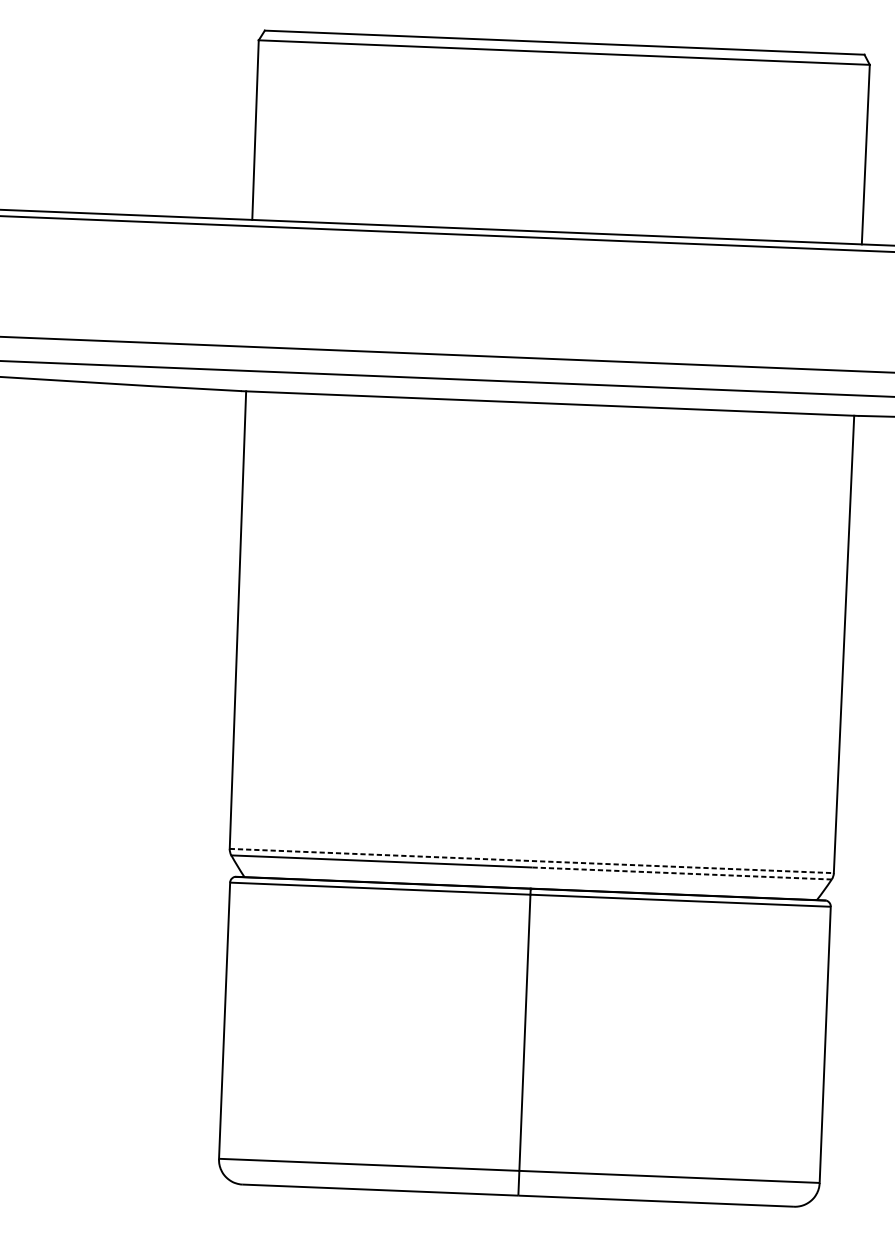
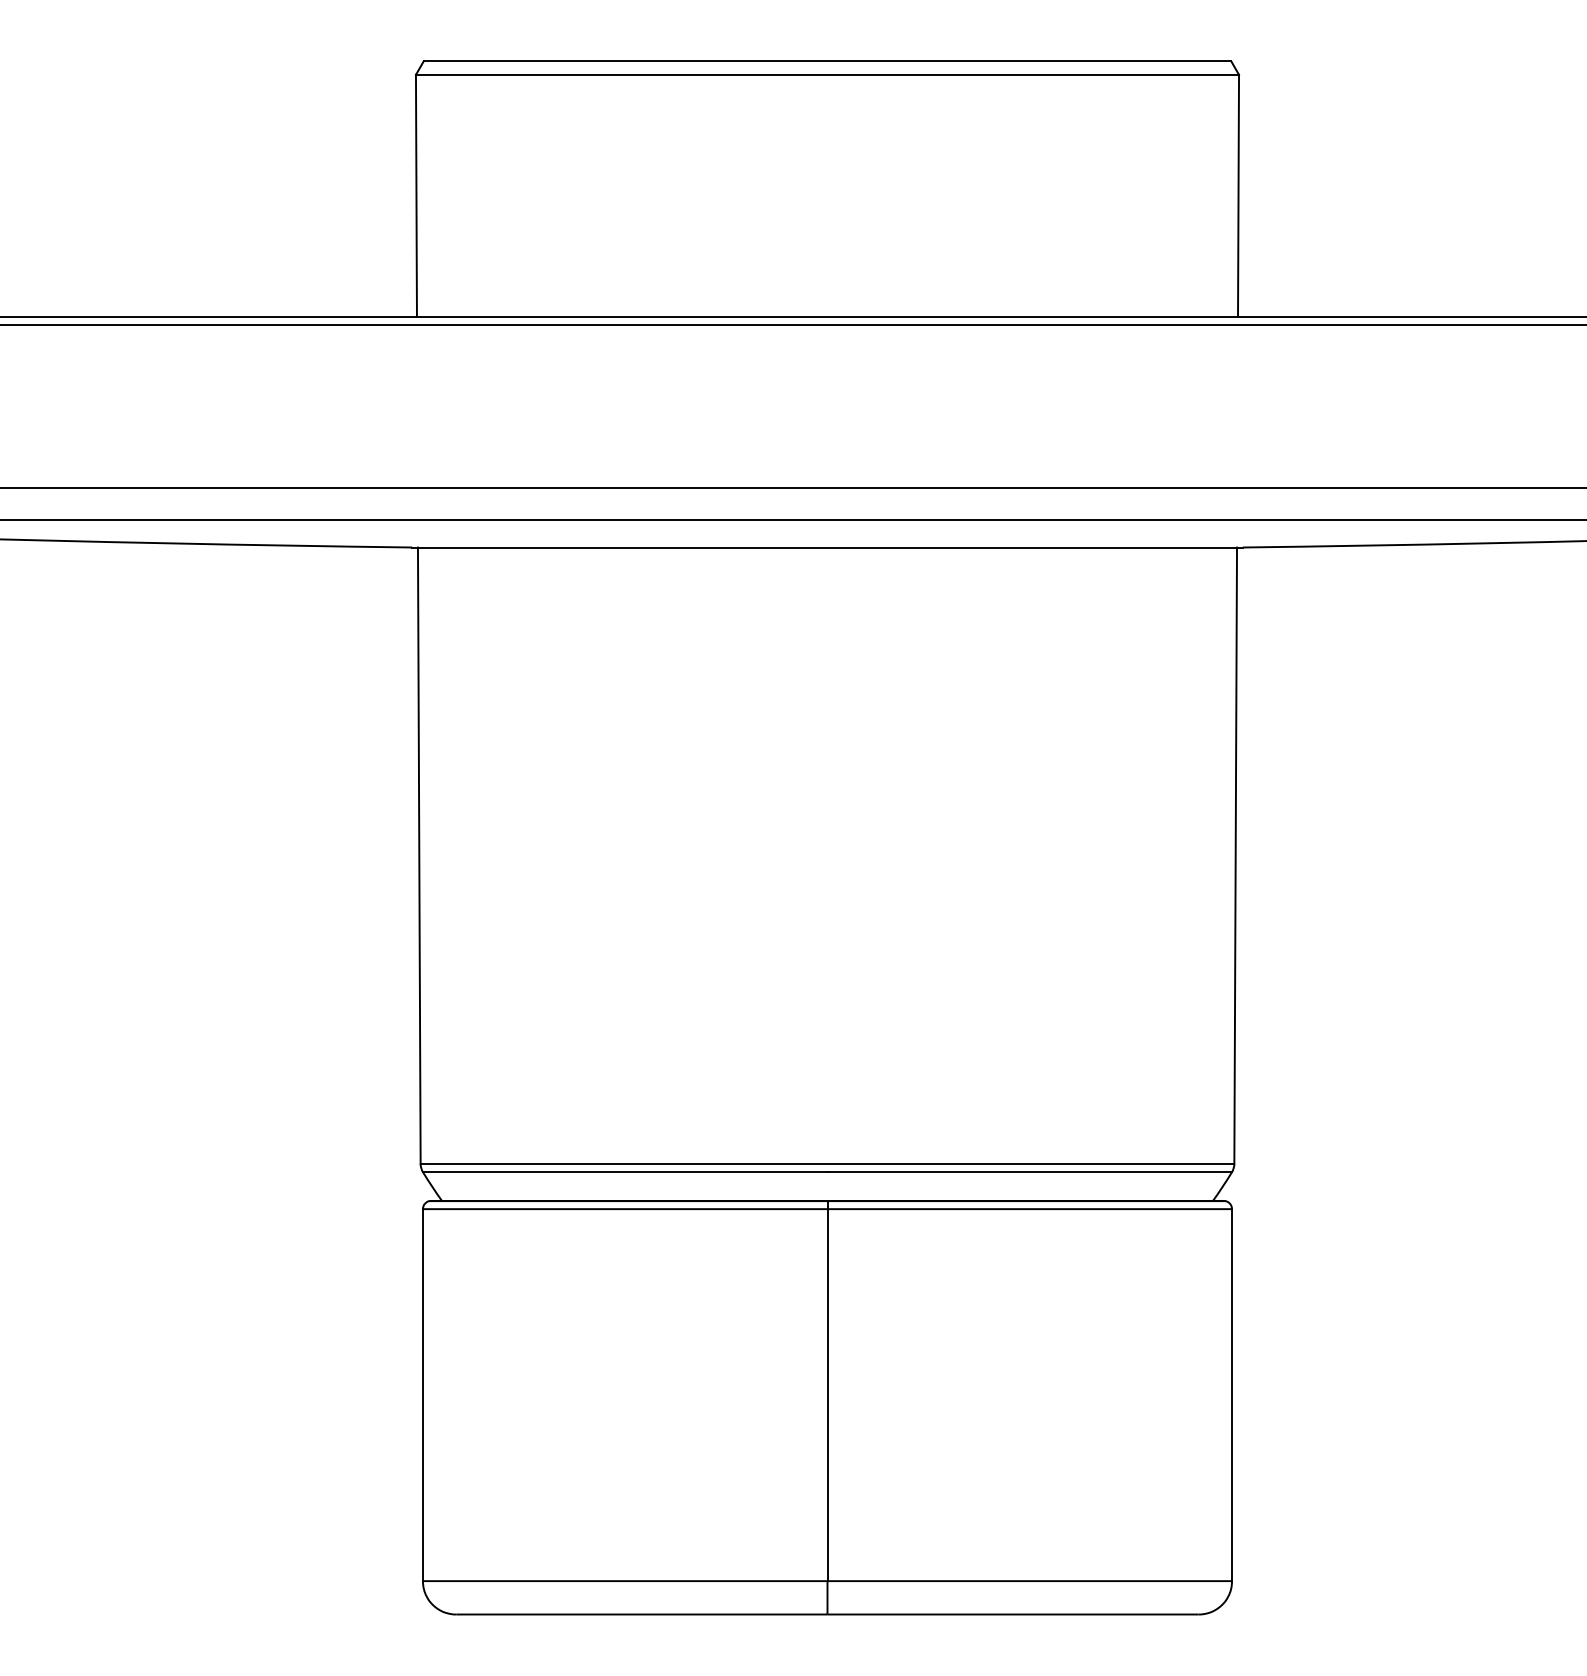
line: (531, 860) -> (827, 1163), dashed -> solid
line: (681, 873) -> (1029, 1172), dashed -> solid

